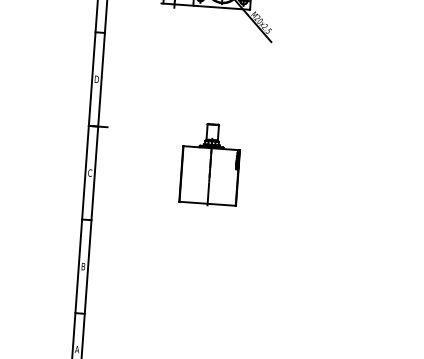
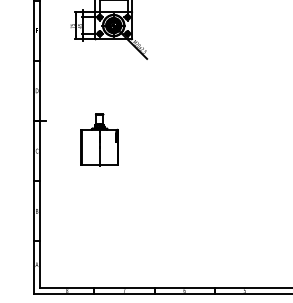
part: (210, 163) -> (99, 139), moved

